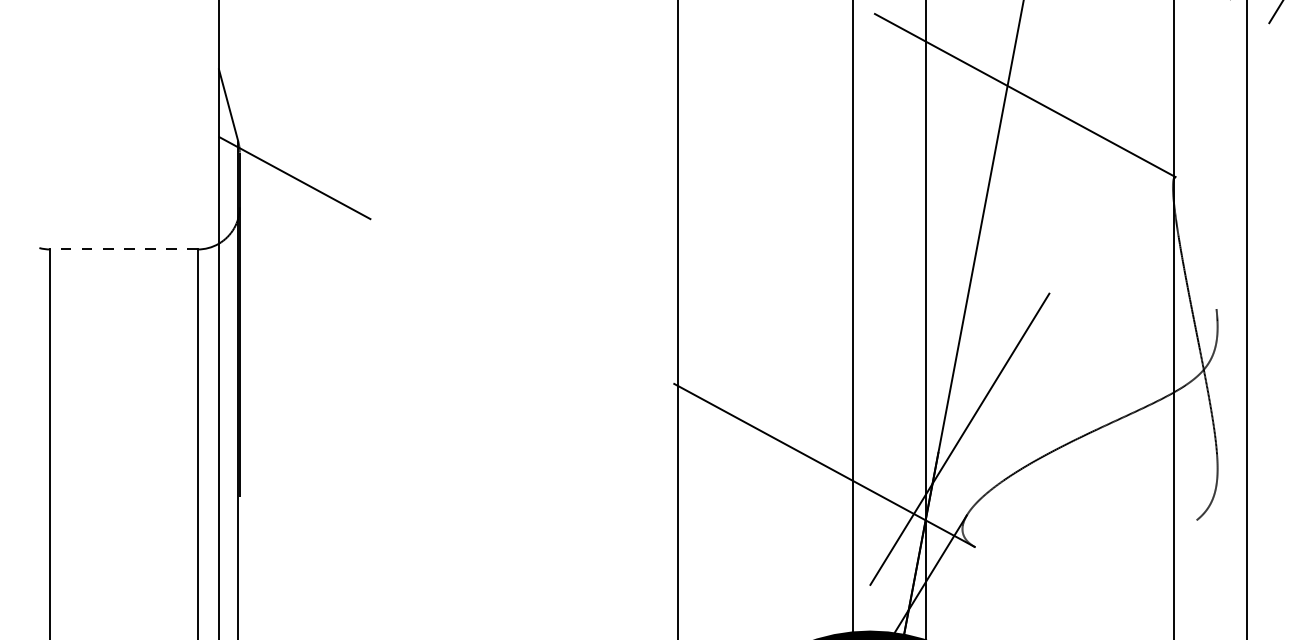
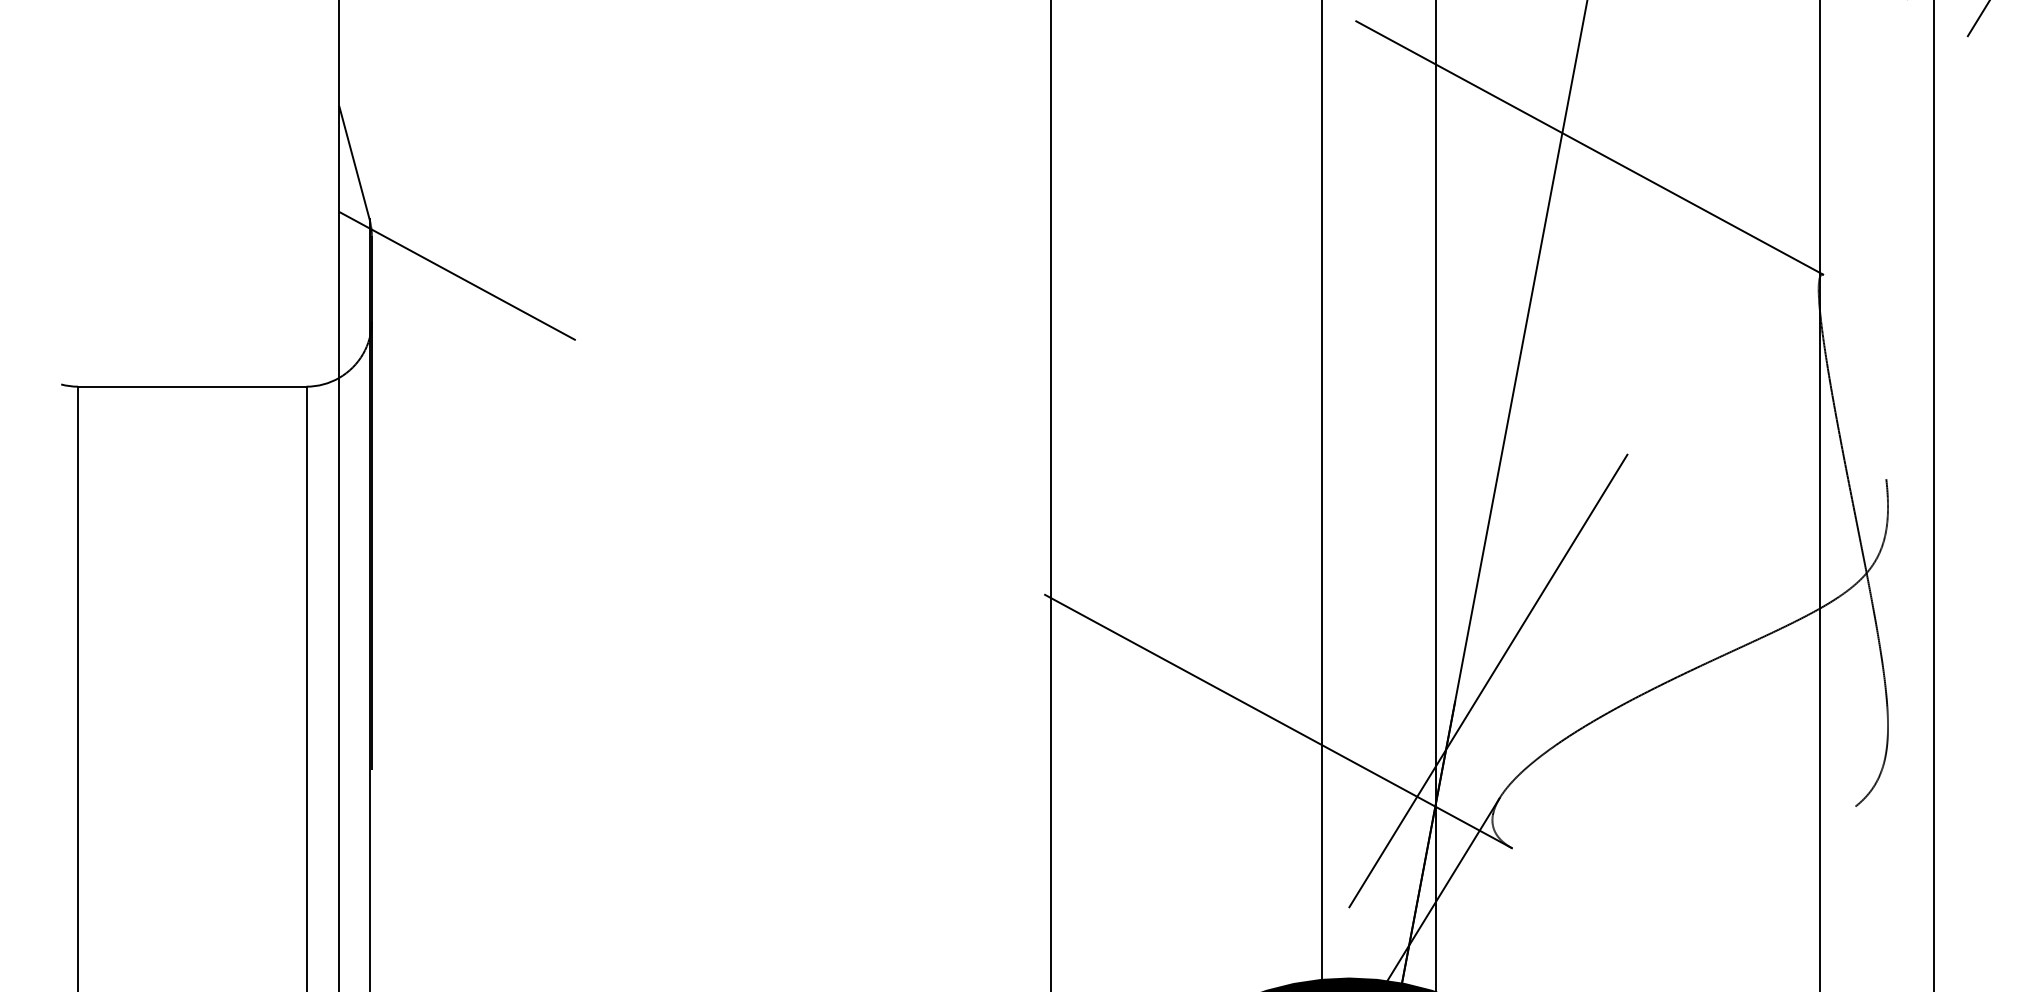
line: (123, 249) -> (191, 386), dashed -> solid

